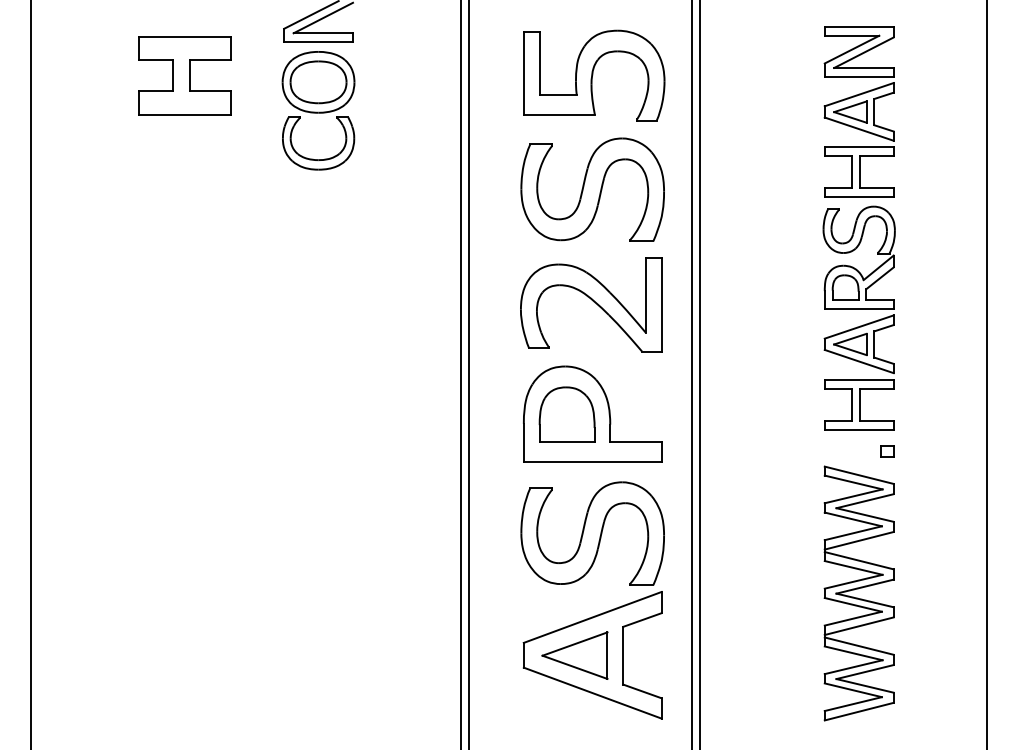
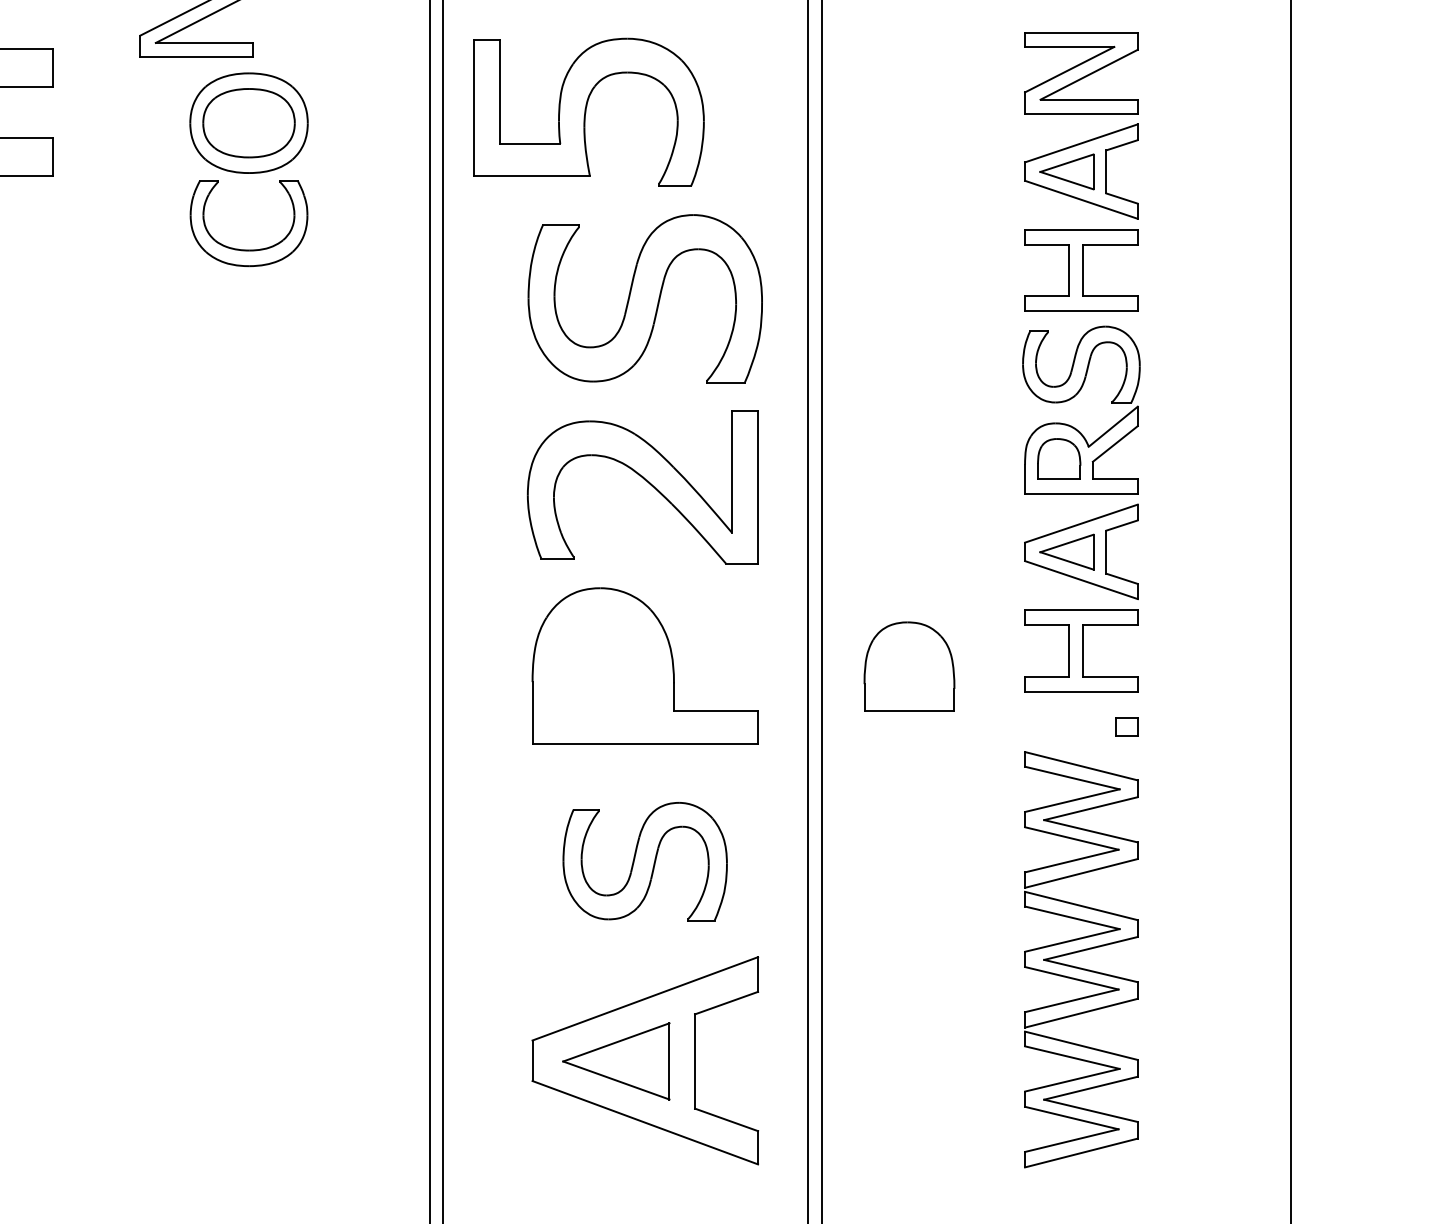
part: (594, 75) -> (589, 112), moved
part: (318, 110) -> (248, 169), moved
part: (566, 414) -> (908, 666), moved
part: (592, 533) -> (644, 861), size x0.7

